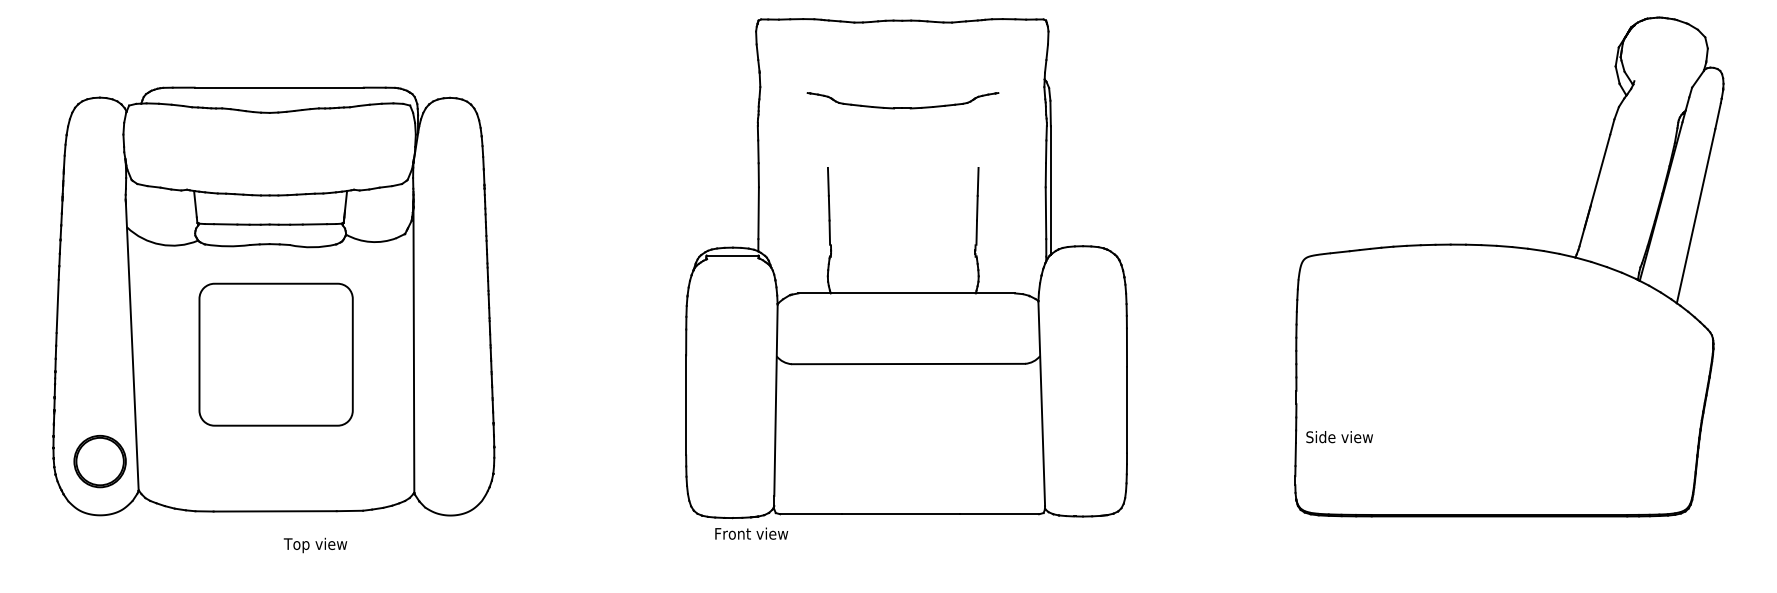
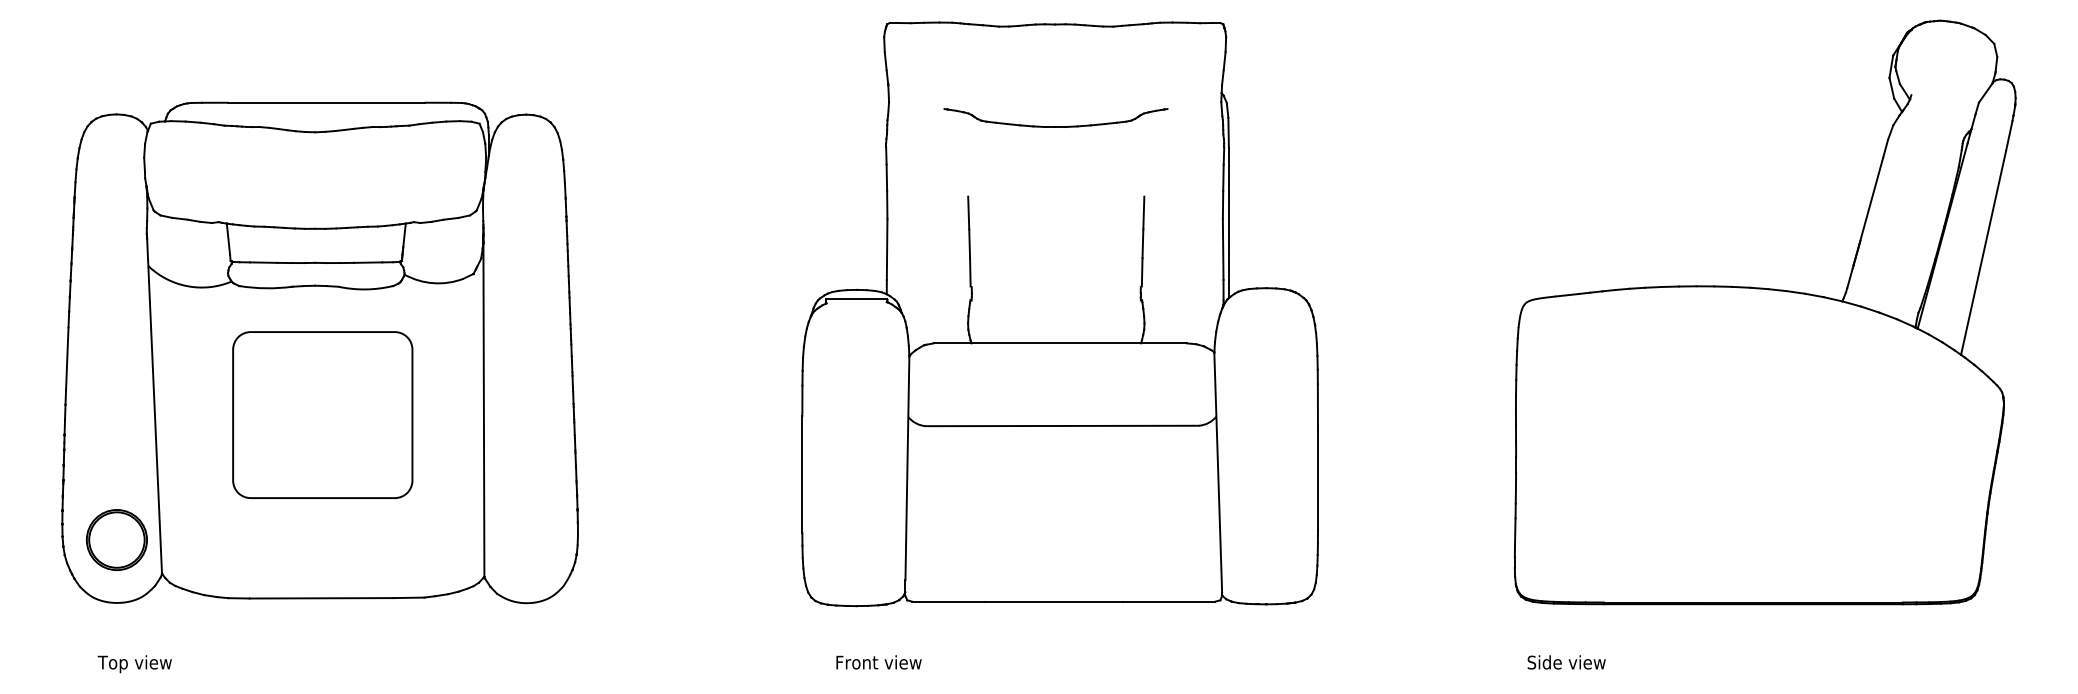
text: (1339, 437) -> (1566, 662), moved
text: (751, 533) -> (878, 662), moved
text: (315, 545) -> (134, 664), moved

